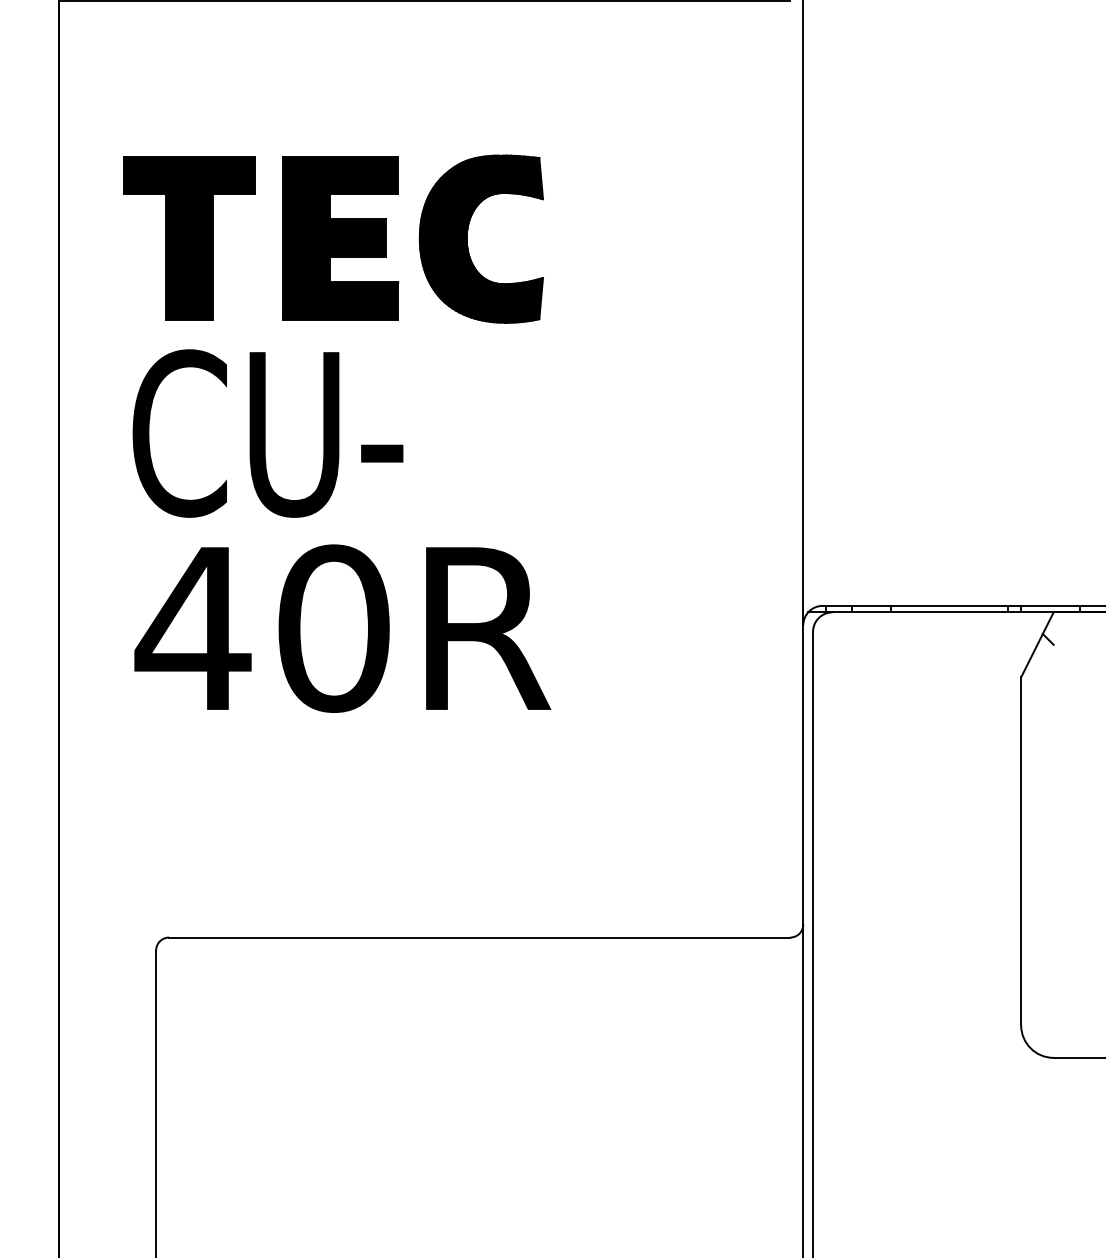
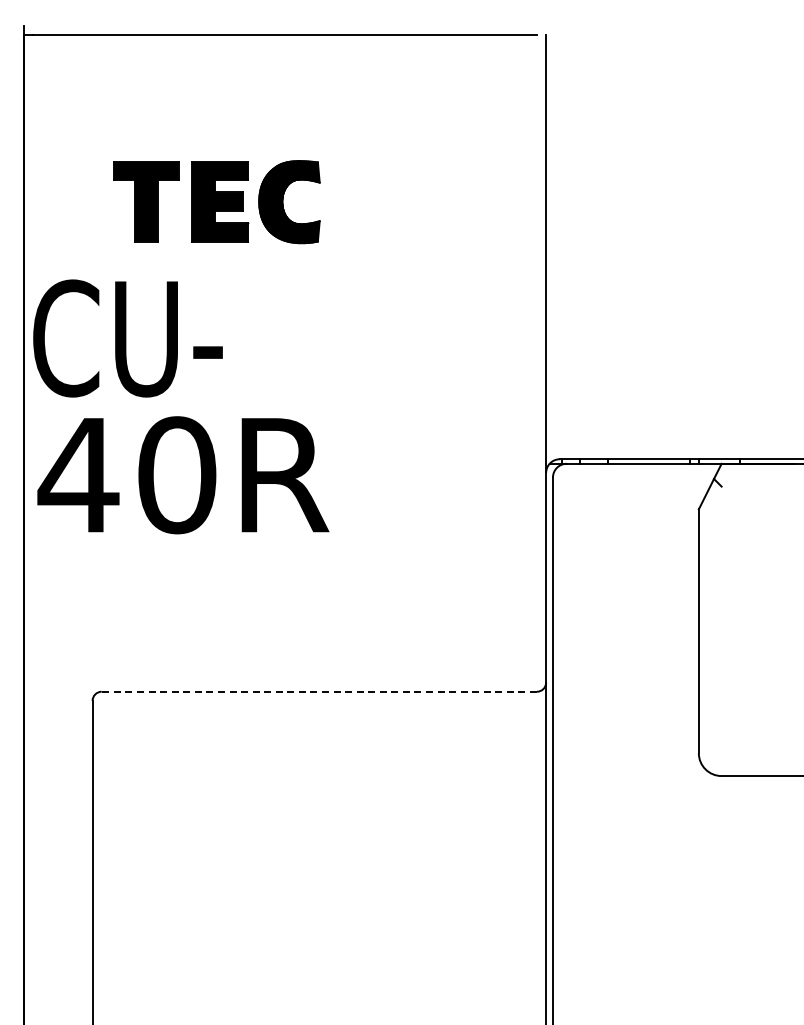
part: (332, 238) -> (216, 201), size x0.7
text: (267, 433) -> (127, 338), moved
text: (342, 629) -> (183, 475), moved
line: (479, 937) -> (319, 691), solid -> dashed

